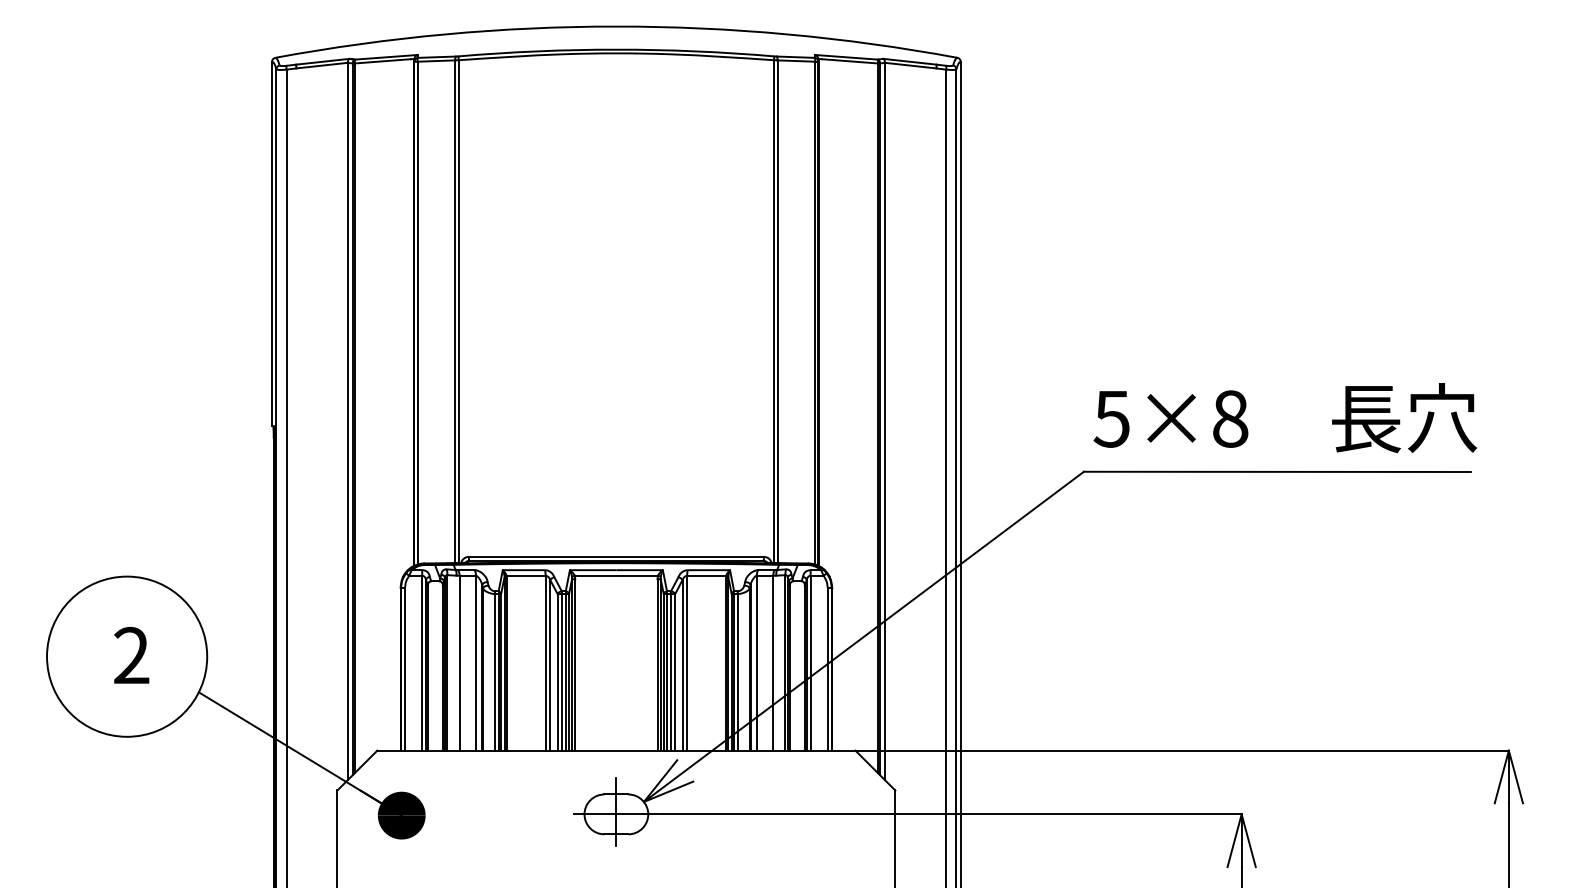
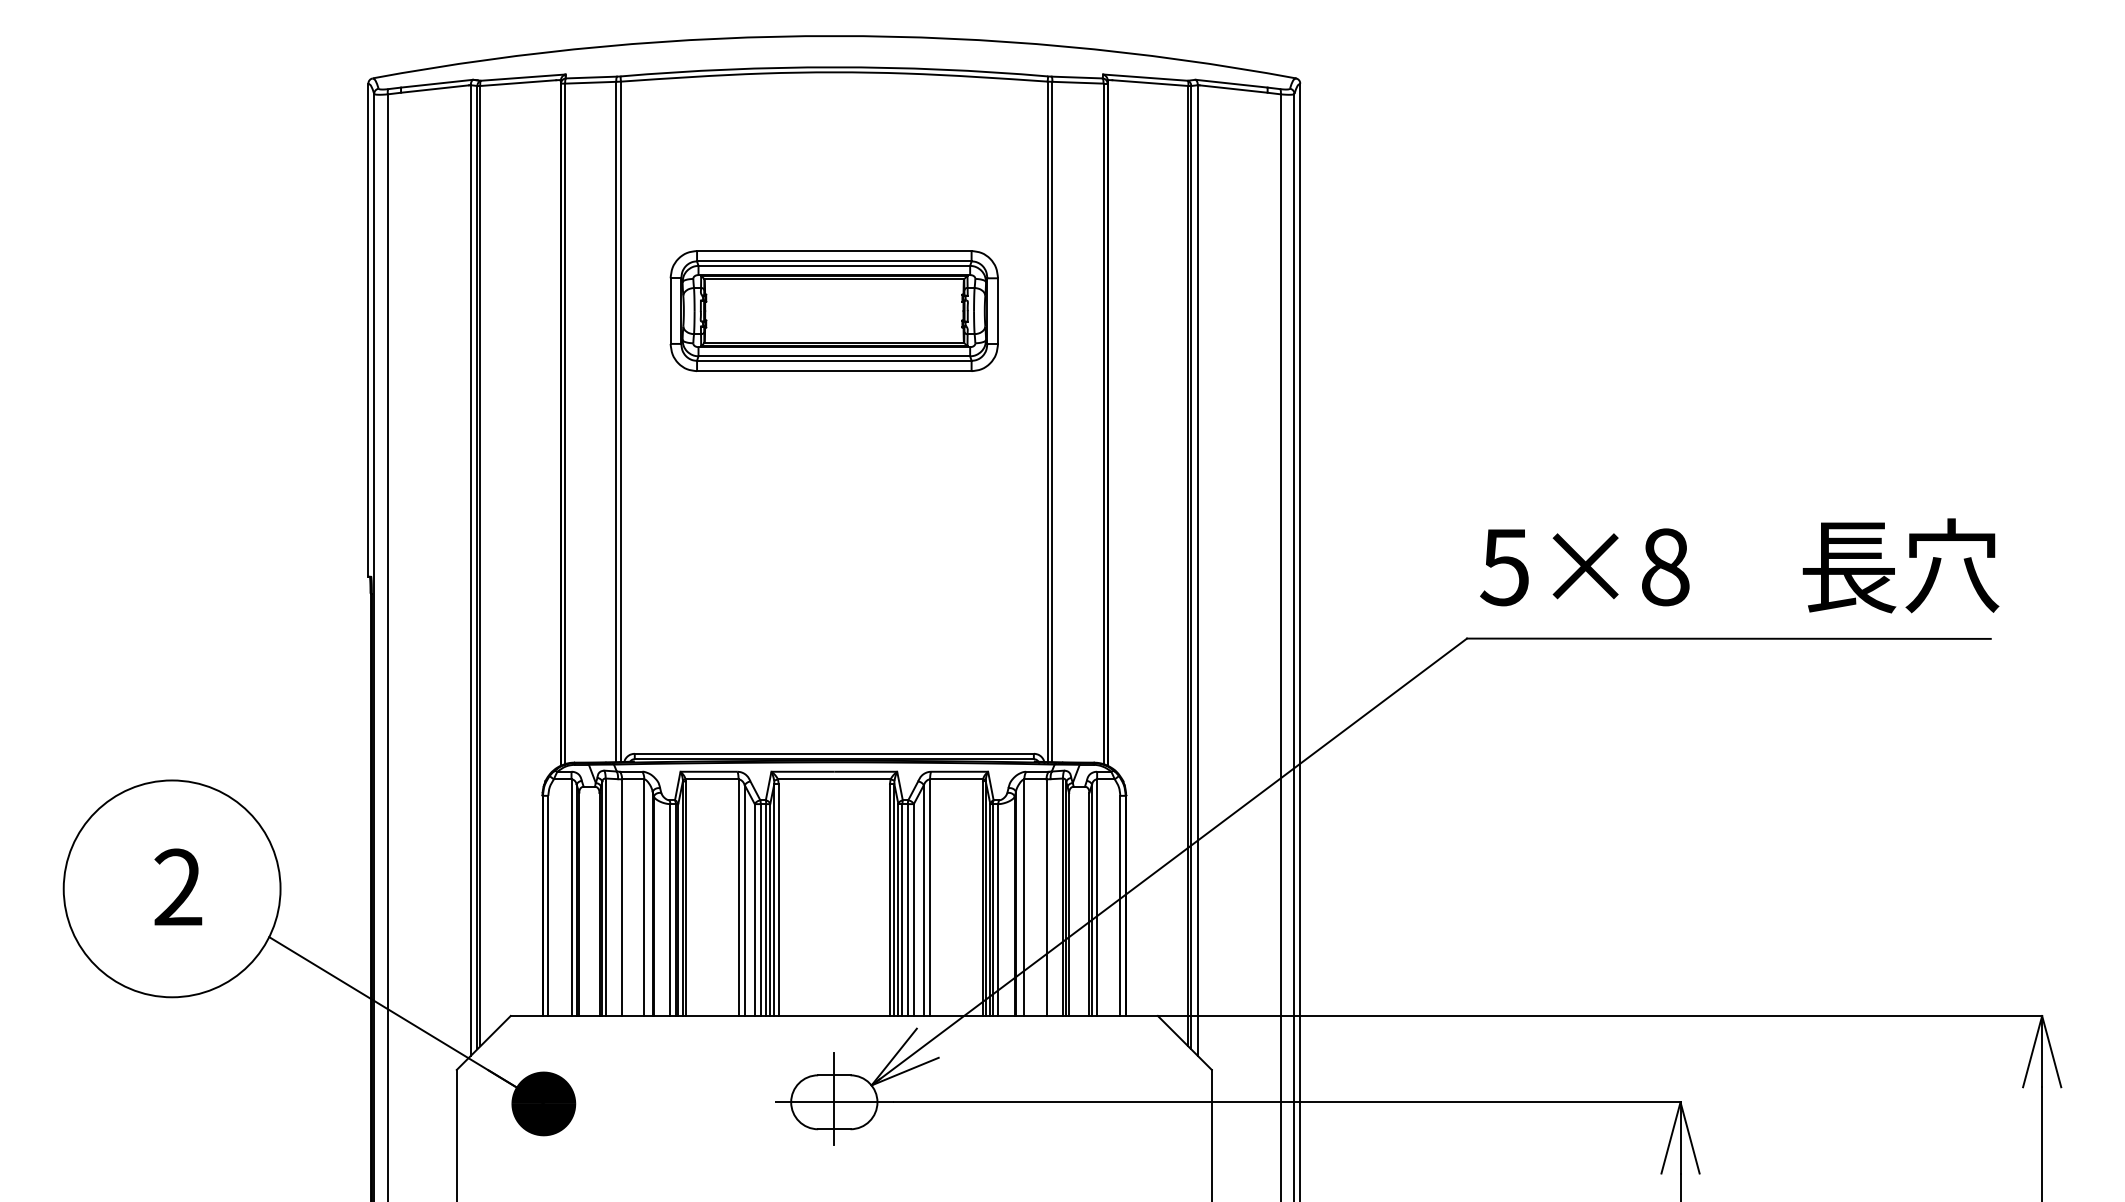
part: (615, 229) -> (833, 310), added

